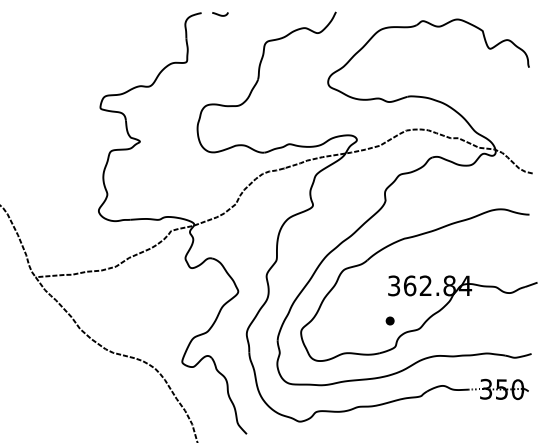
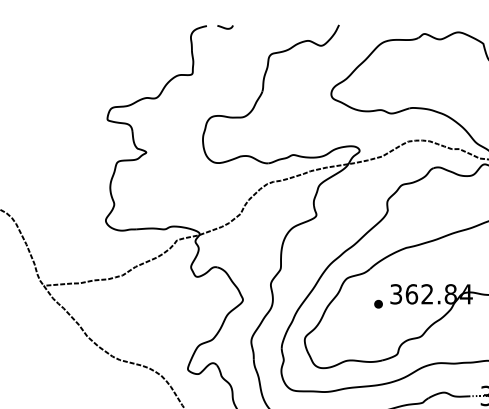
part: (389, 320) -> (377, 303), moved

